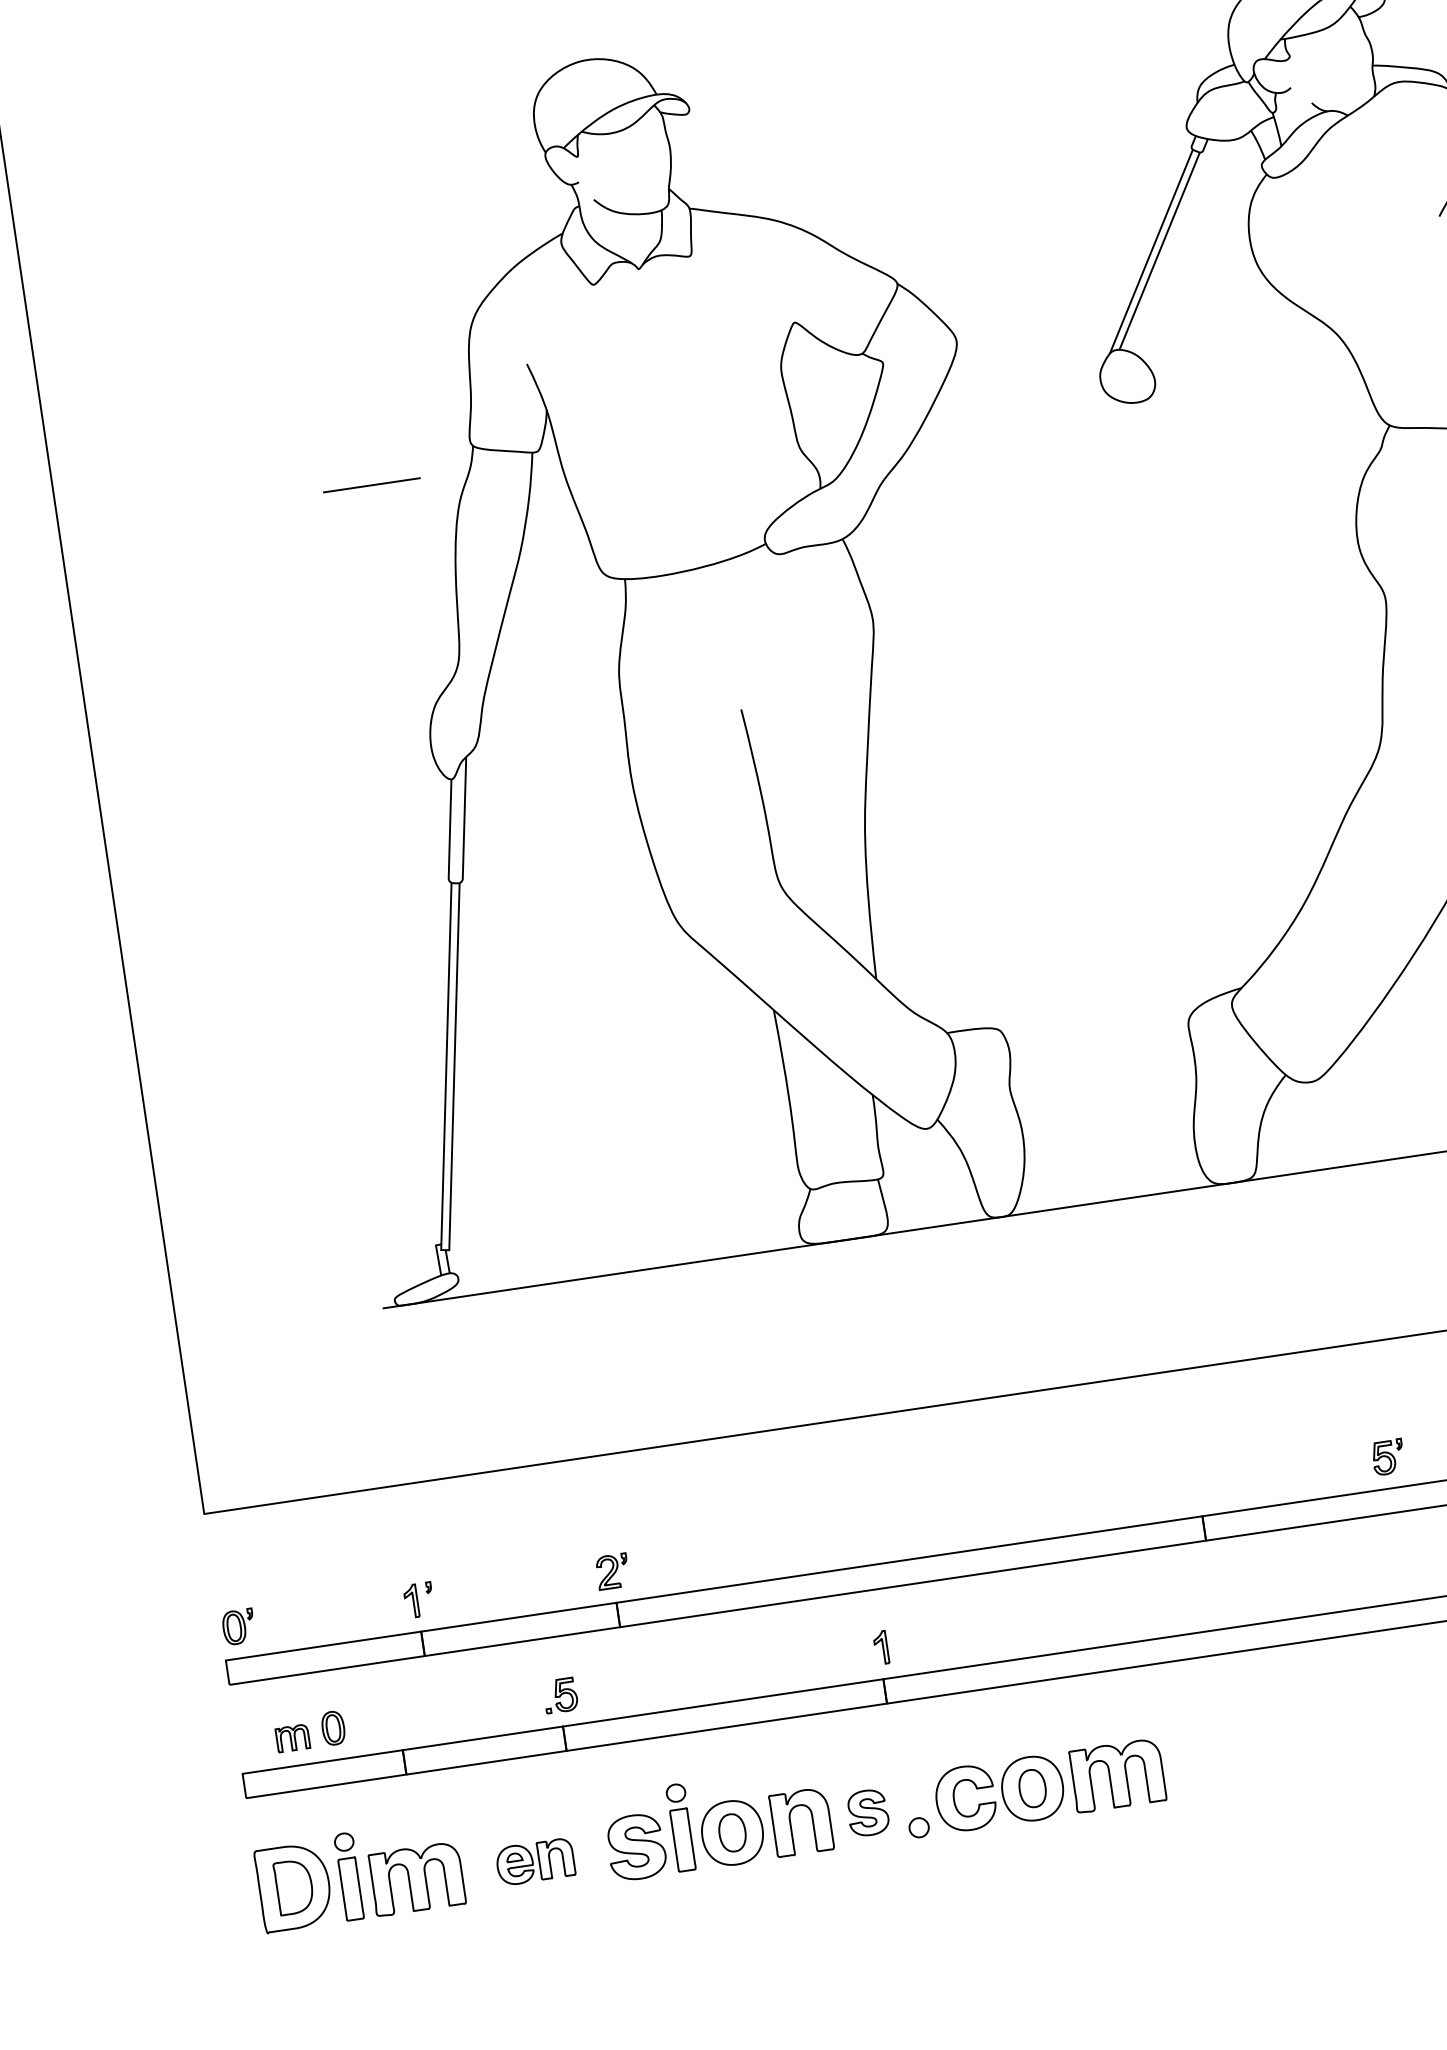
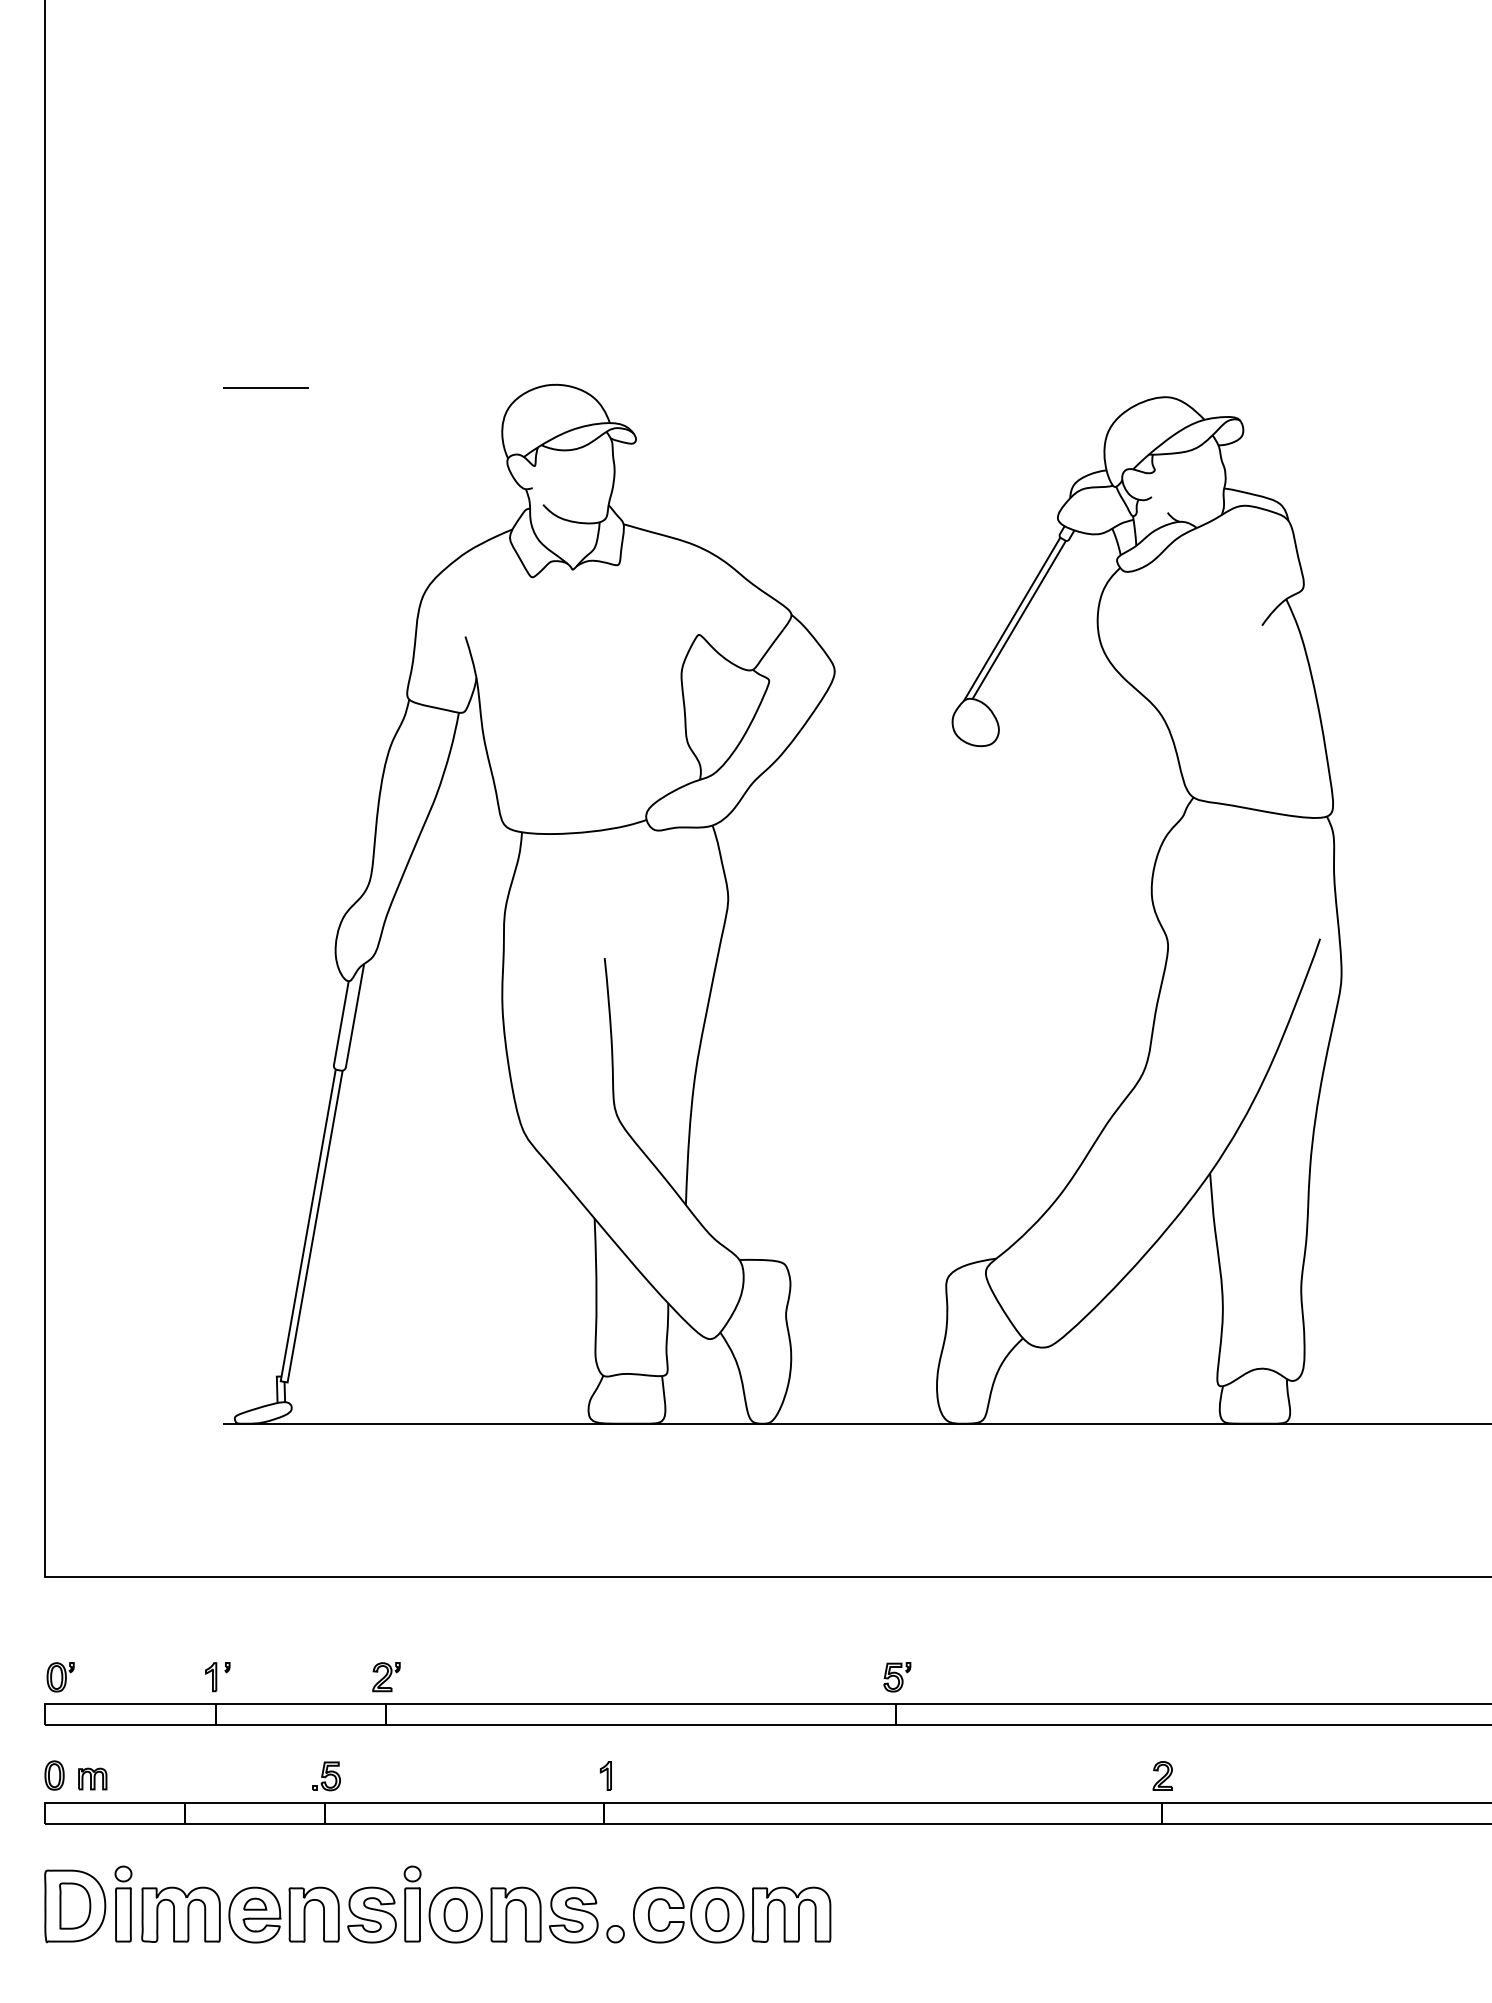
line: (371, 484) -> (265, 387), moved
part: (1388, 1457) -> (897, 1677), moved
part: (333, 1728) -> (54, 1775), moved
part: (867, 1812) -> (573, 1914), size x1.43
part: (534, 1861) -> (283, 1914), size x1.67

